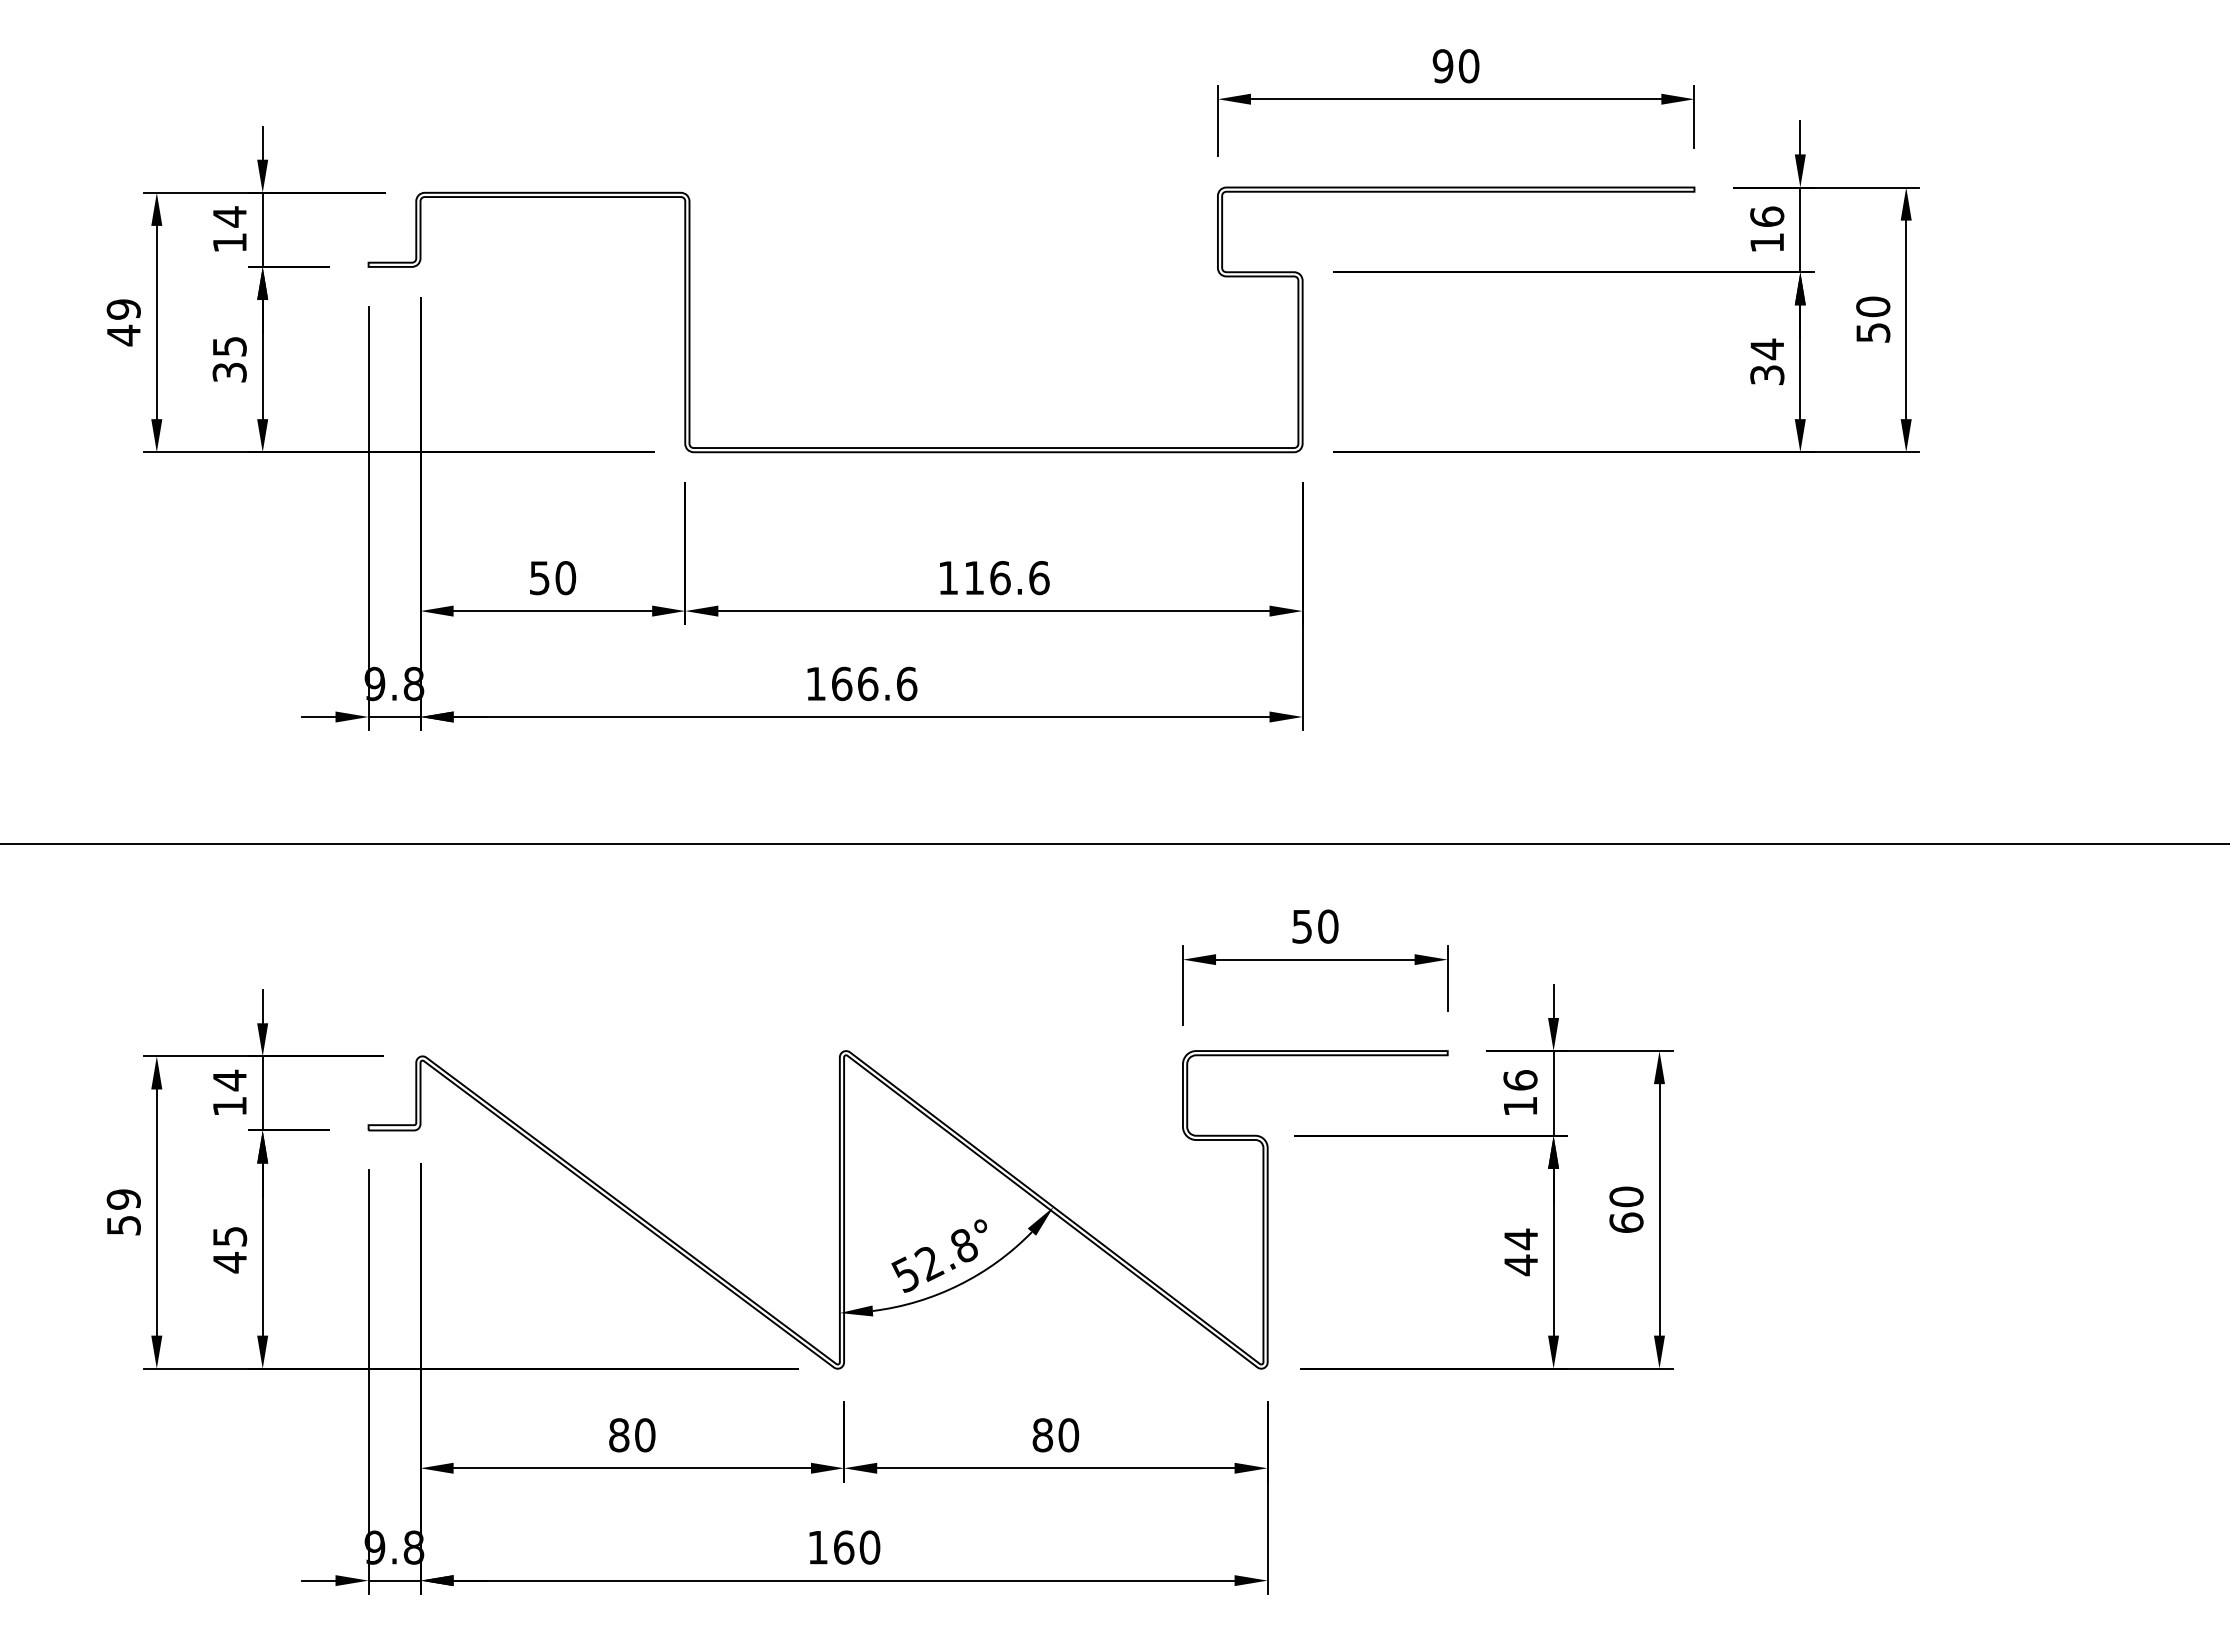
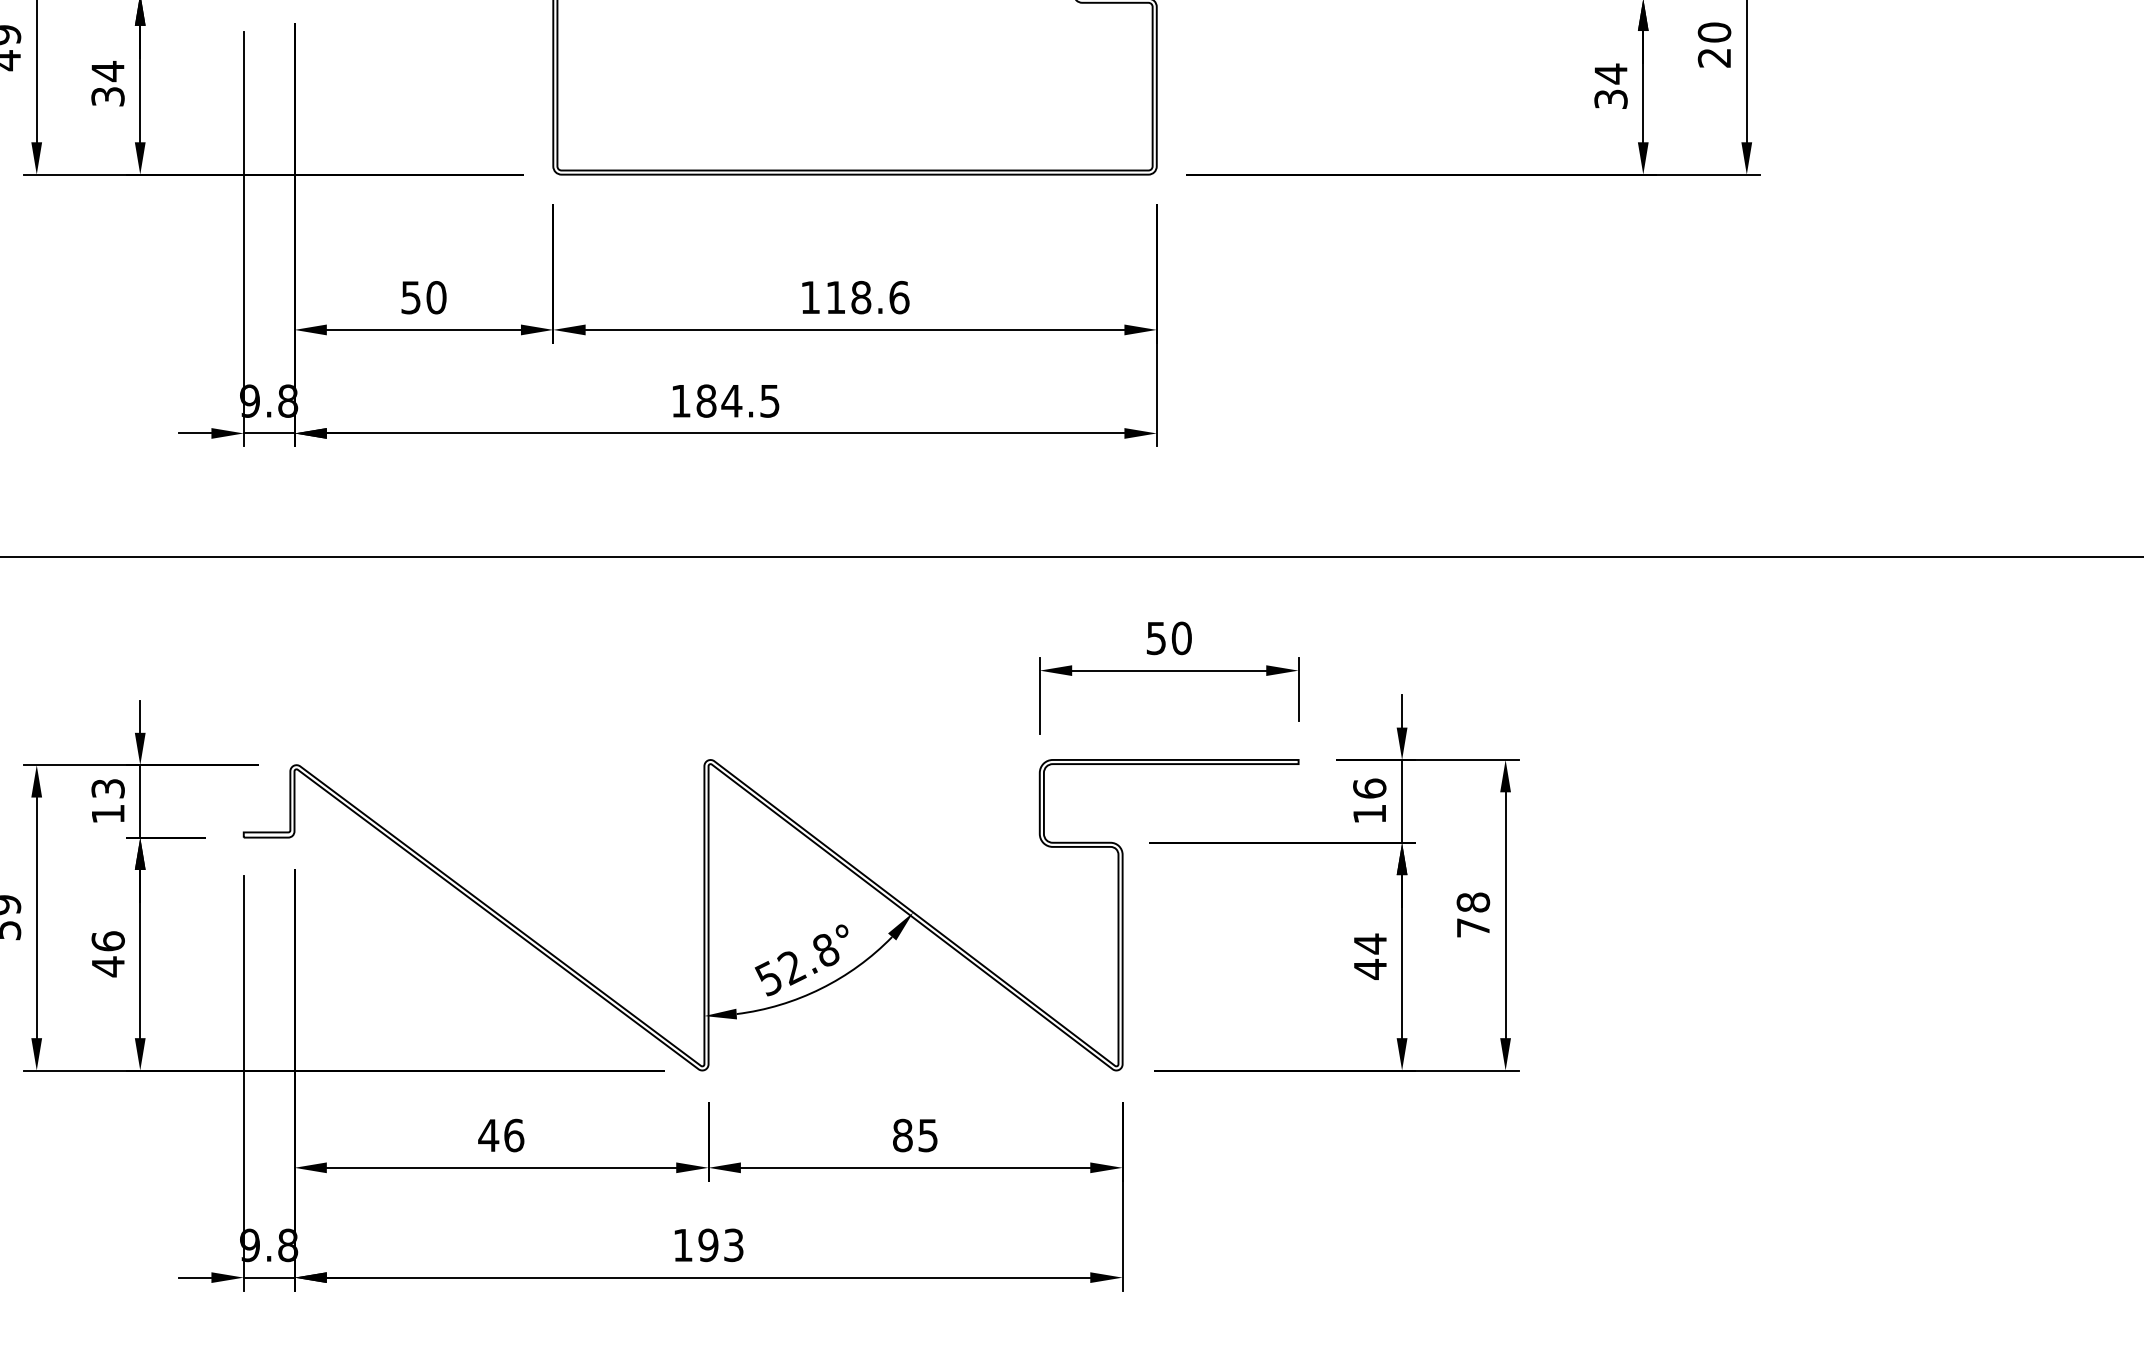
text: (1873, 332) -> (1714, 57), 50 -> 20
text: (229, 346) -> (107, 71), 35 -> 34
text: (1000, 578) -> (861, 298), 116.6 -> 118.6
text: (874, 683) -> (738, 400), 166.6 -> 184.5
text: (229, 1080) -> (107, 788), 14 -> 13
text: (1626, 1209) -> (1473, 914), 60 -> 78
text: (229, 1236) -> (107, 941), 45 -> 46
text: (631, 1435) -> (500, 1135), 80 -> 46
text: (1068, 1435) -> (927, 1135), 80 -> 85
text: (856, 1547) -> (720, 1245), 160 -> 193

